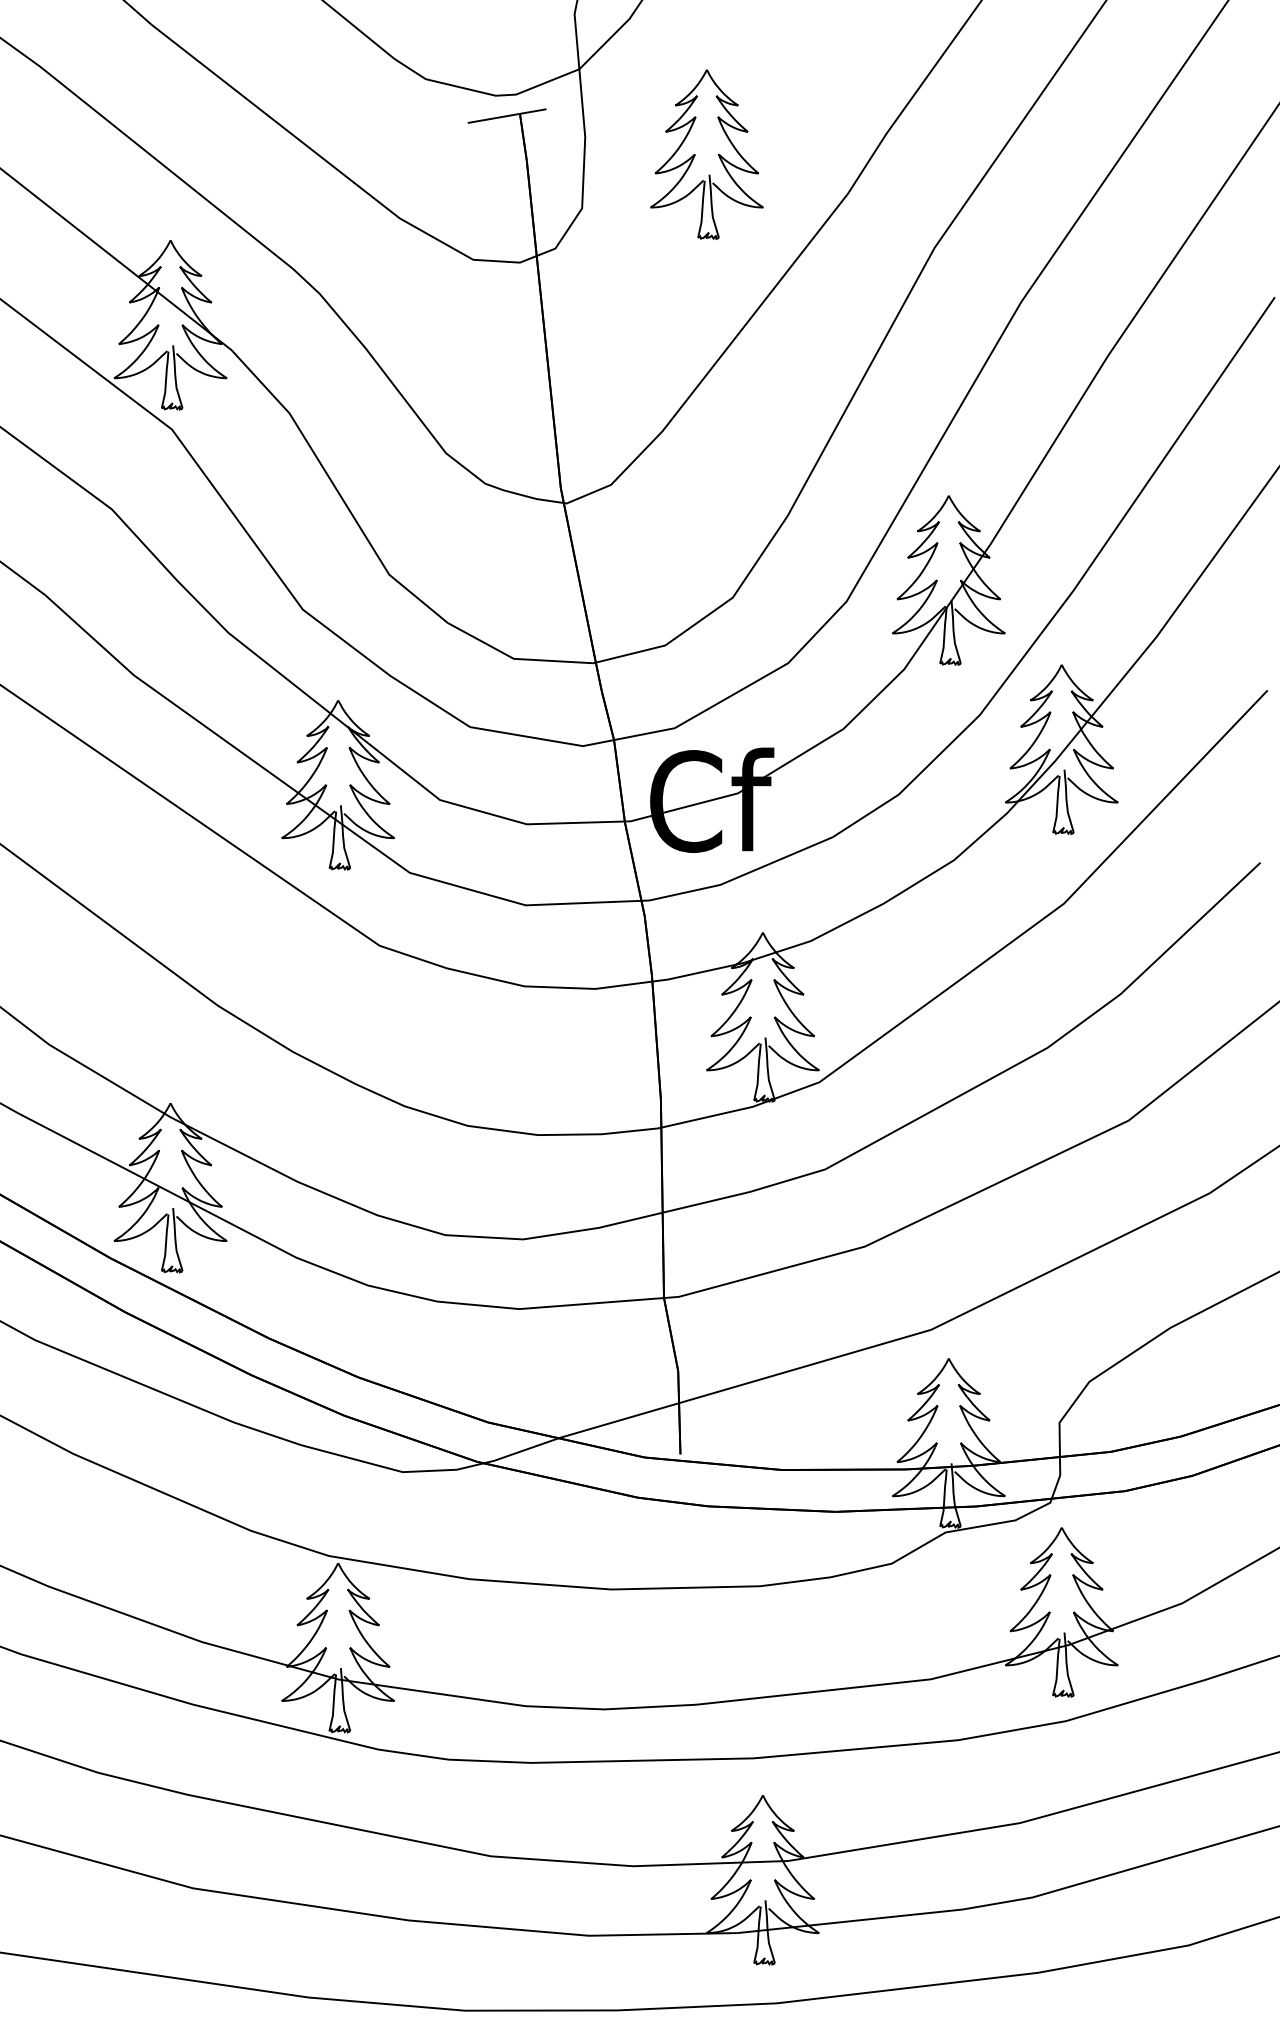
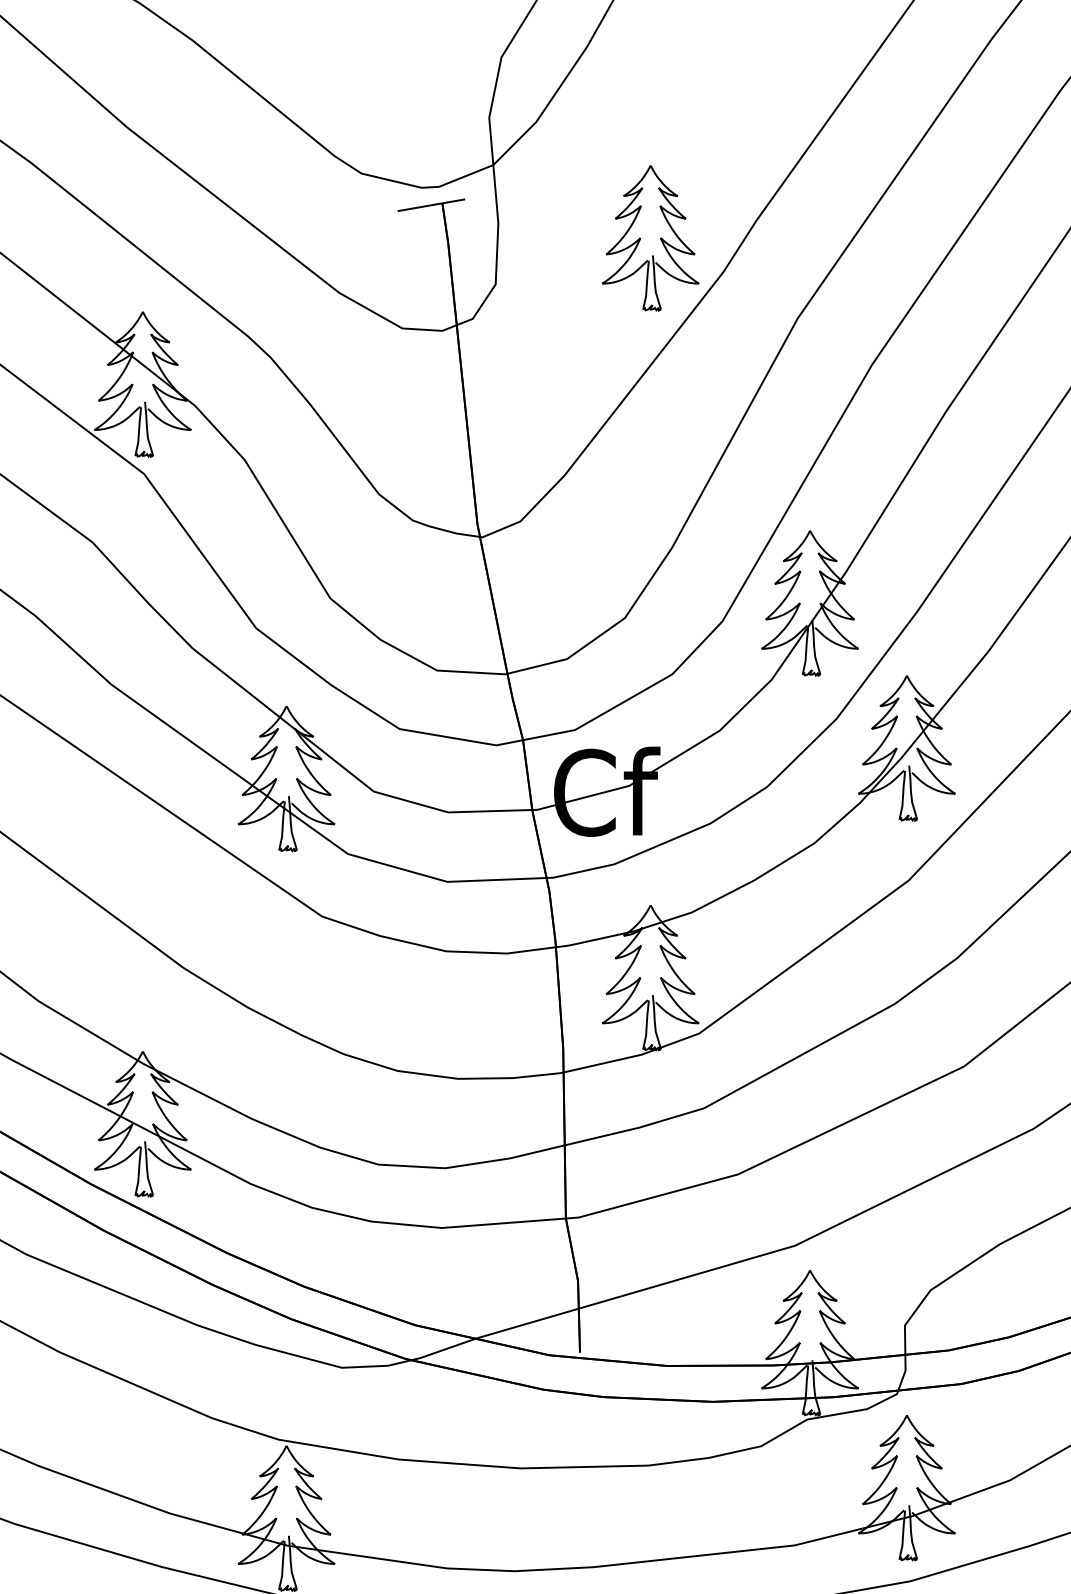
part: (706, 154) -> (650, 238), moved

